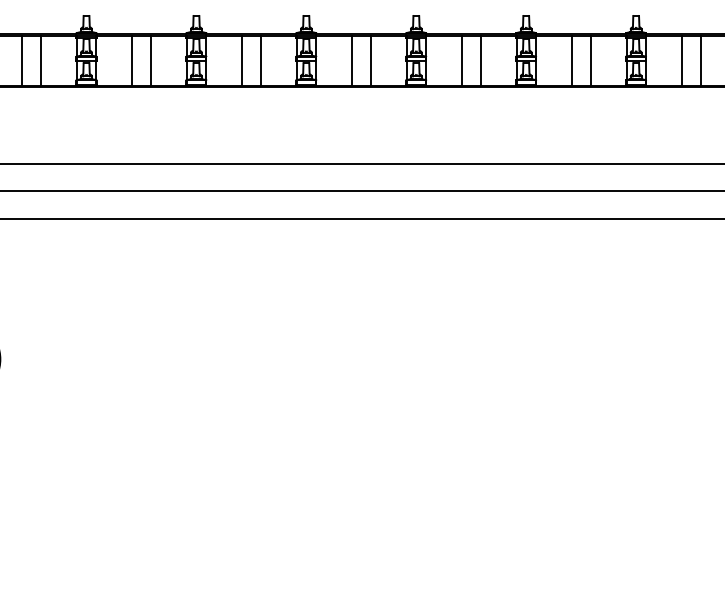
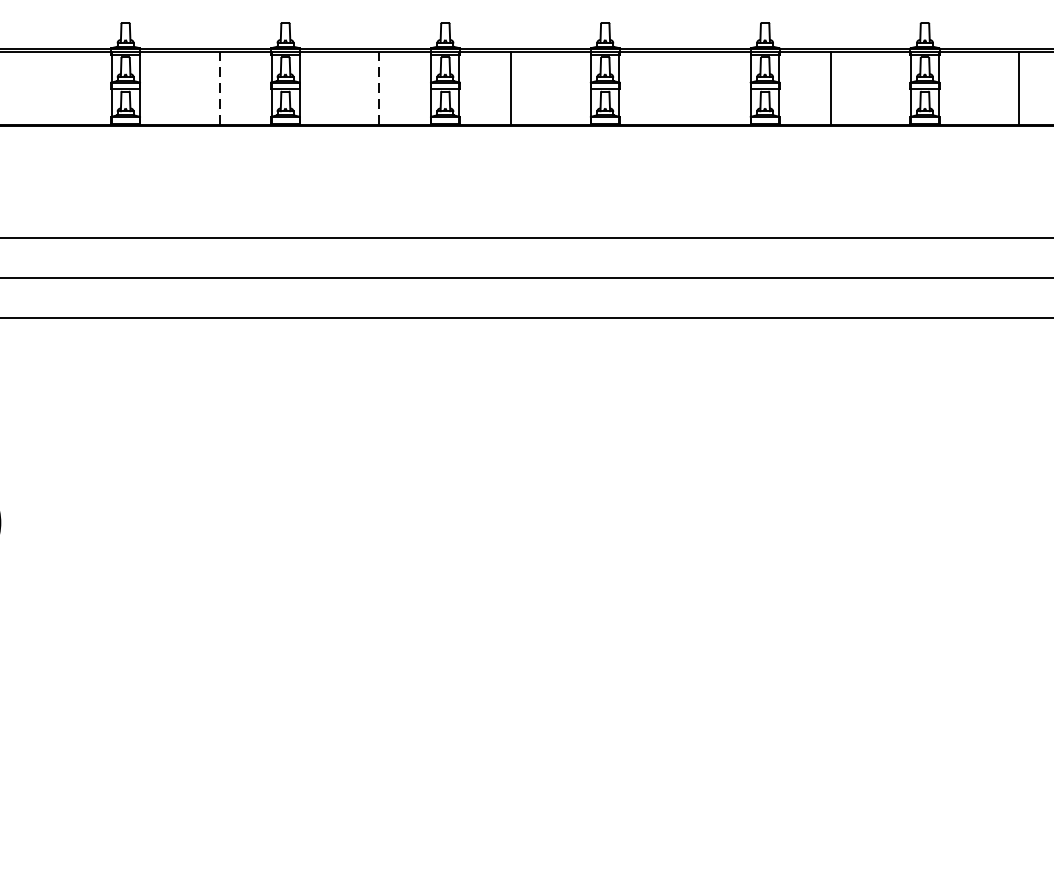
line: (21, 60) -> (31, 88), removed
line: (41, 60) -> (60, 88), removed
line: (131, 60) -> (191, 88), removed
line: (151, 60) -> (220, 88), solid -> dashed
line: (241, 60) -> (351, 88), removed
line: (261, 60) -> (380, 88), solid -> dashed
line: (370, 60) -> (538, 88), removed
line: (461, 60) -> (670, 88), removed
line: (480, 60) -> (698, 88), removed
line: (590, 60) -> (858, 88), removed
line: (681, 60) -> (990, 88), removed

